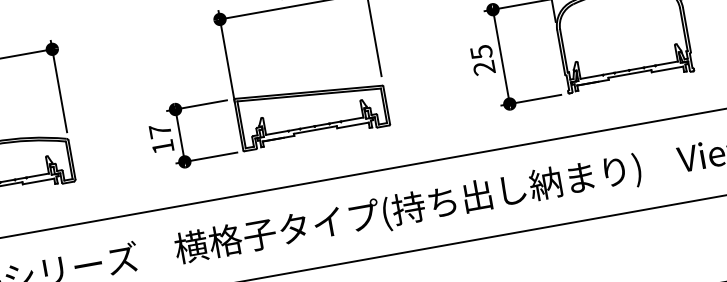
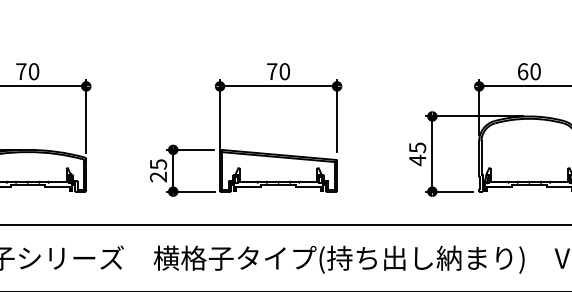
text: (484, 68) -> (417, 160), 25 -> 45
text: (161, 138) -> (158, 170), 17 -> 25

